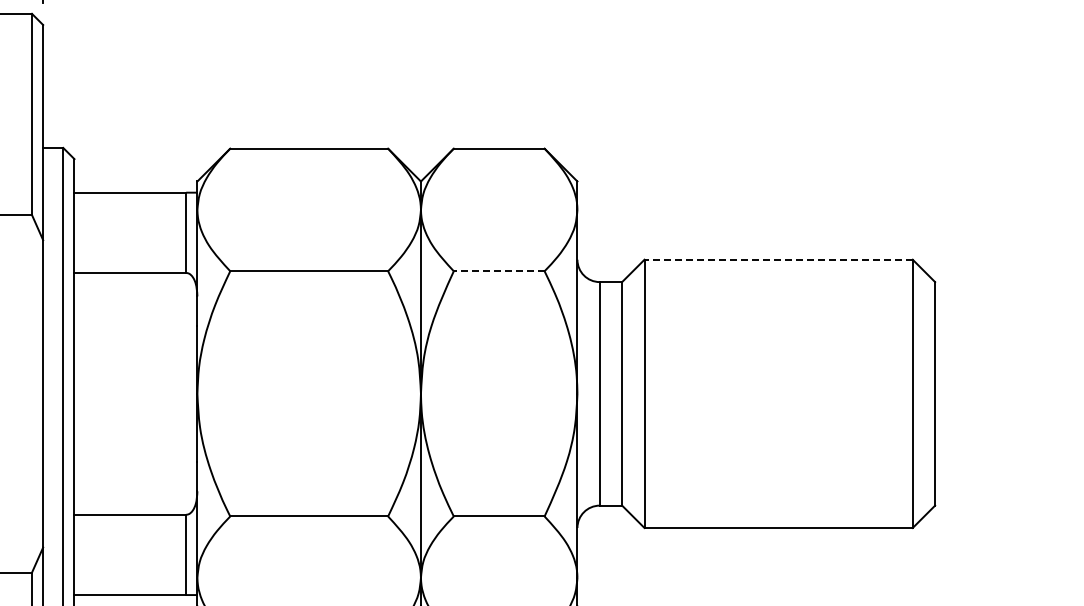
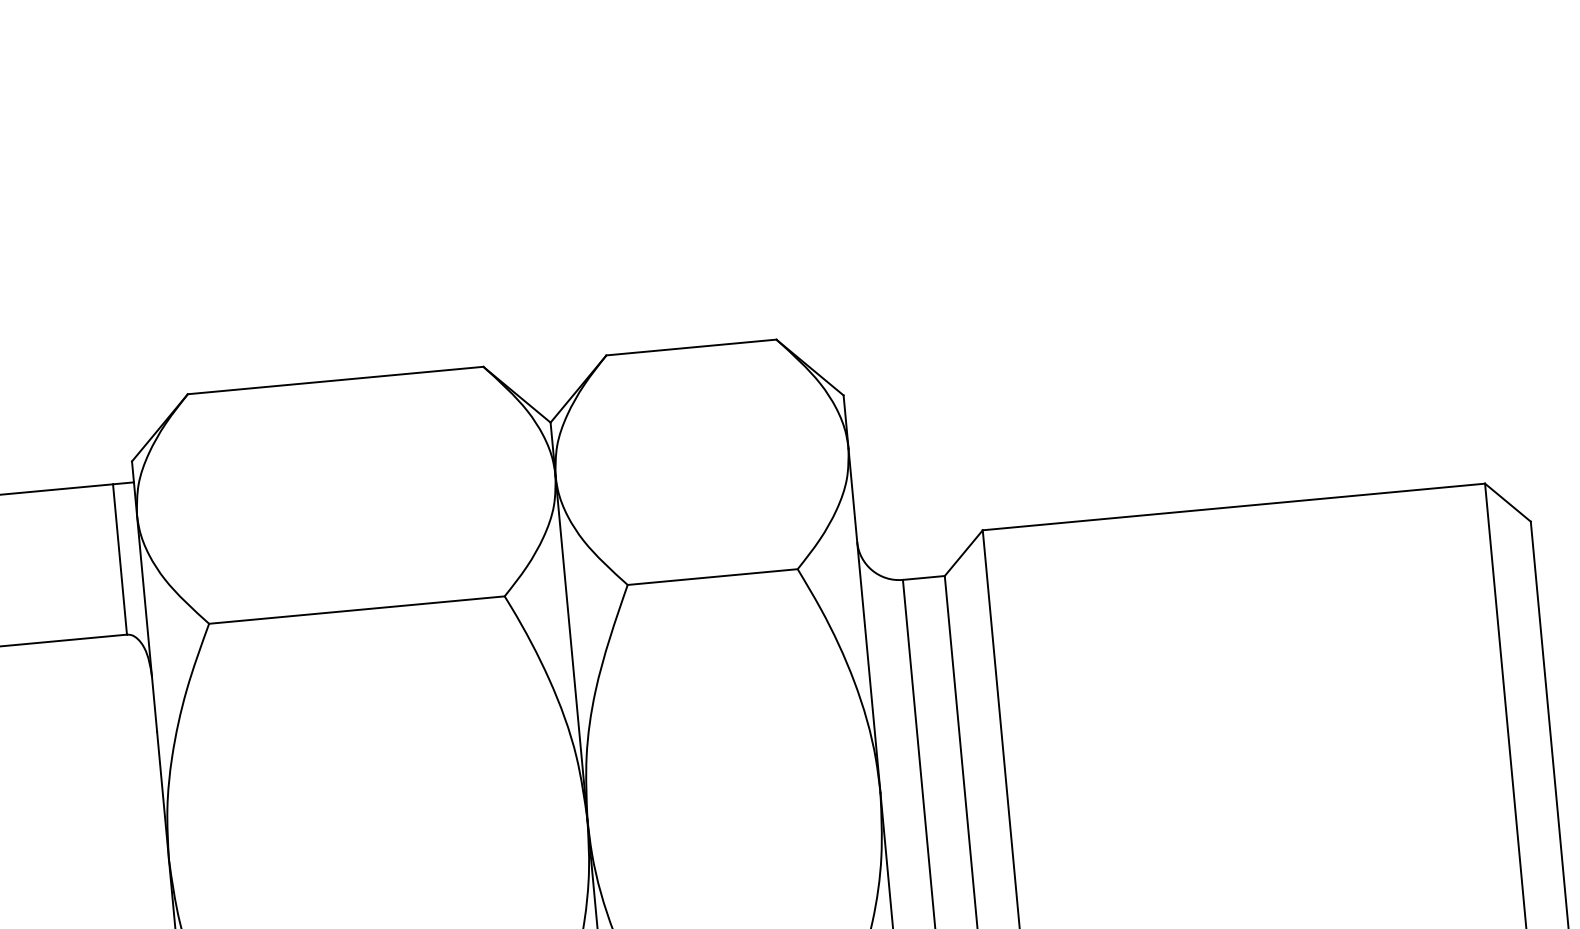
line: (778, 259) -> (1233, 506), dashed -> solid
line: (498, 271) -> (711, 577), dashed -> solid

